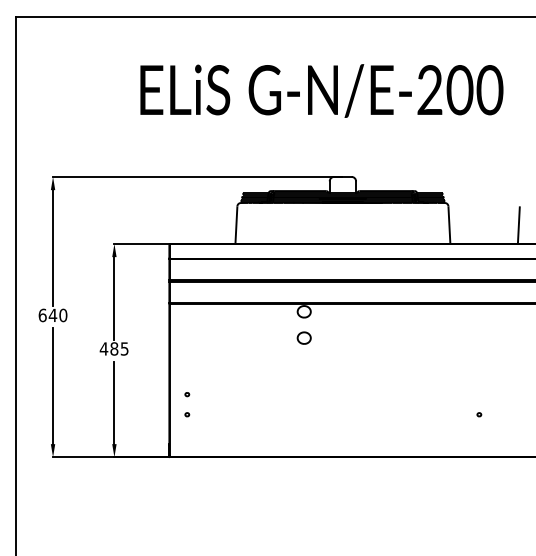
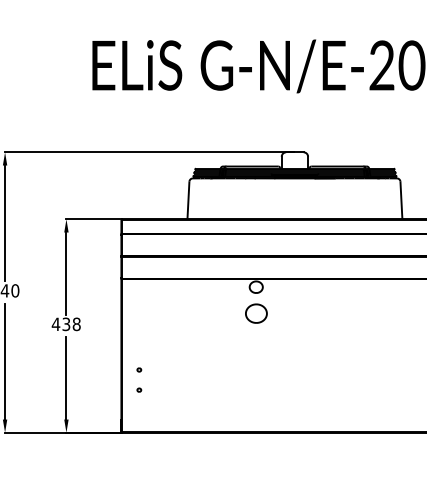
part: (303, 337) -> (255, 312), size x1.6
text: (119, 348) -> (71, 323), 485 -> 438

